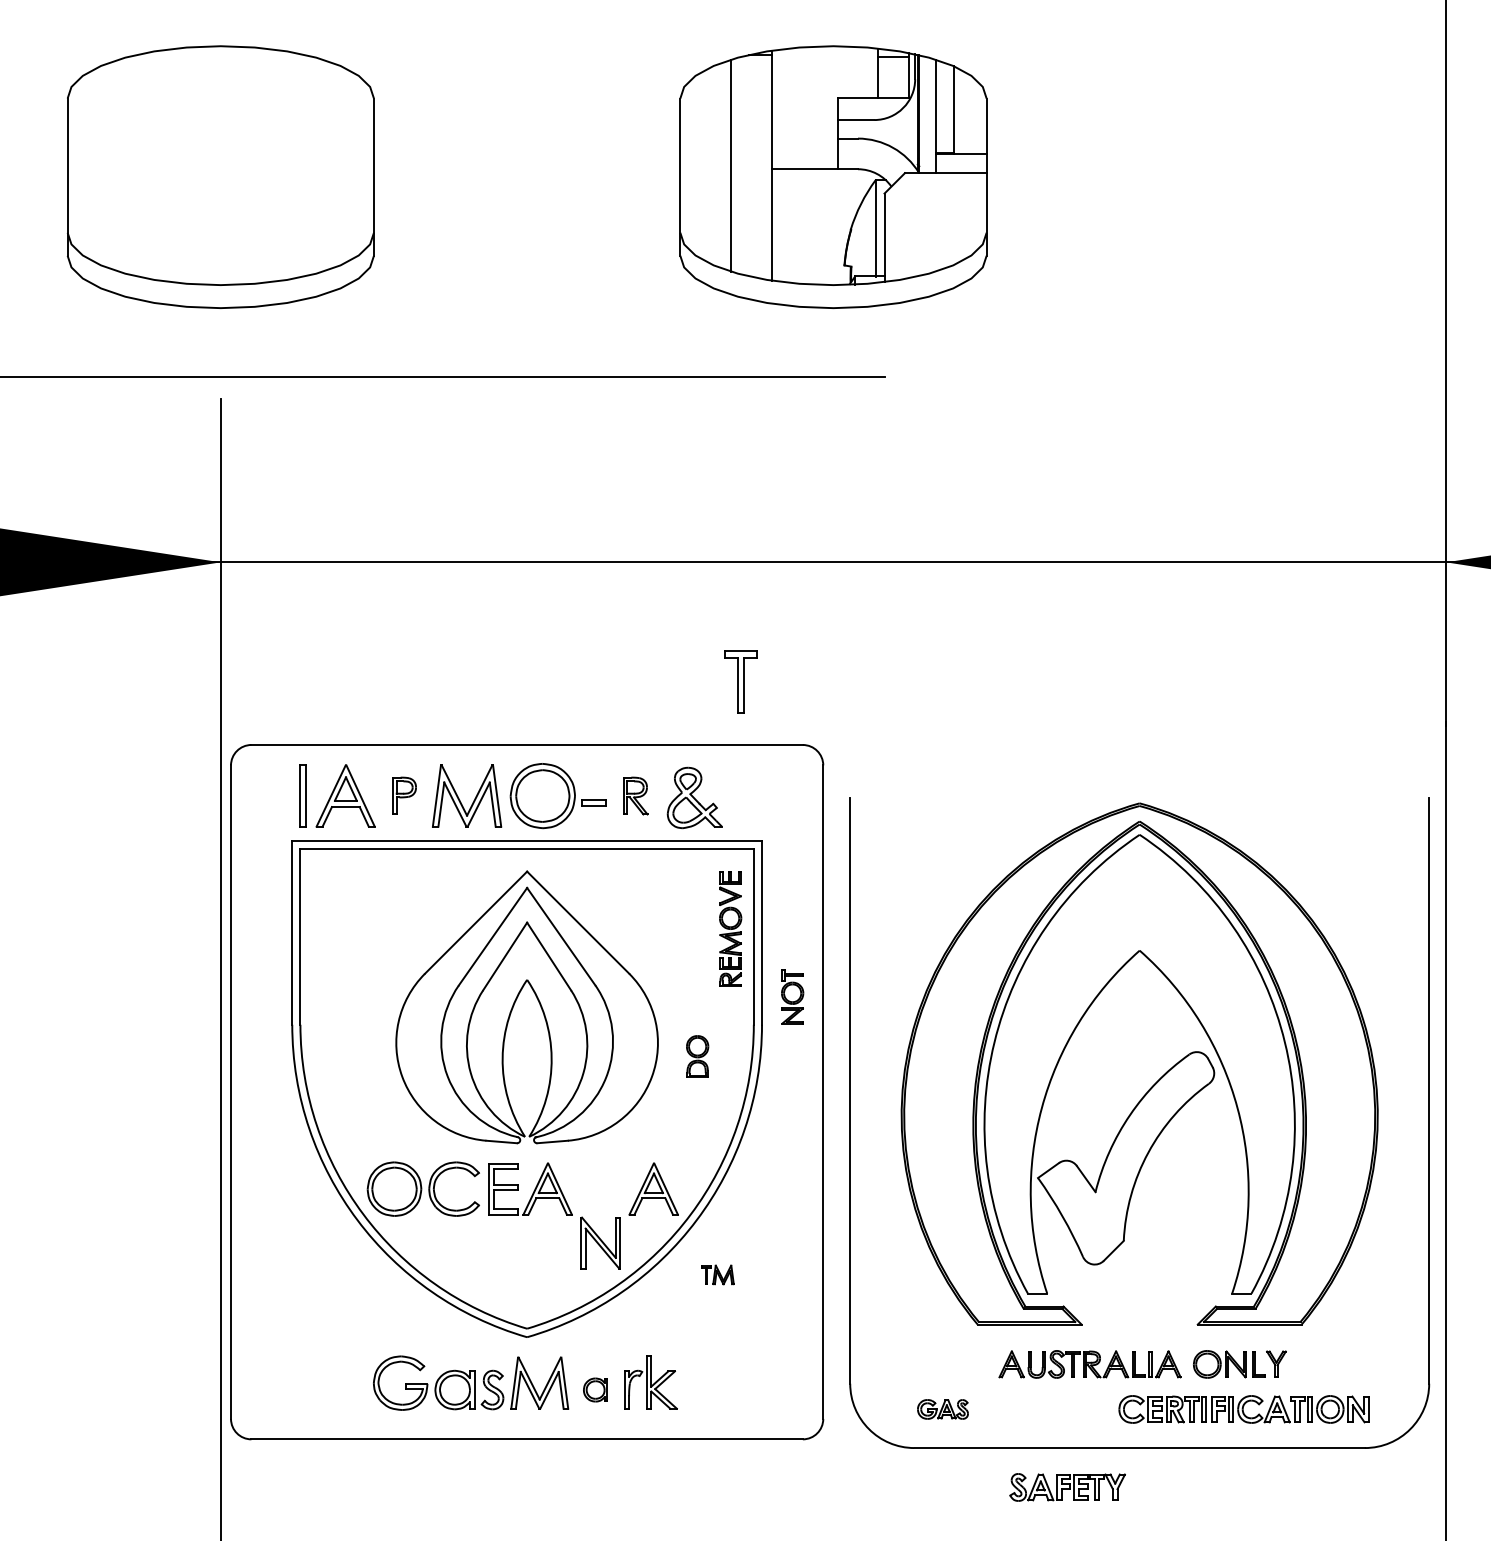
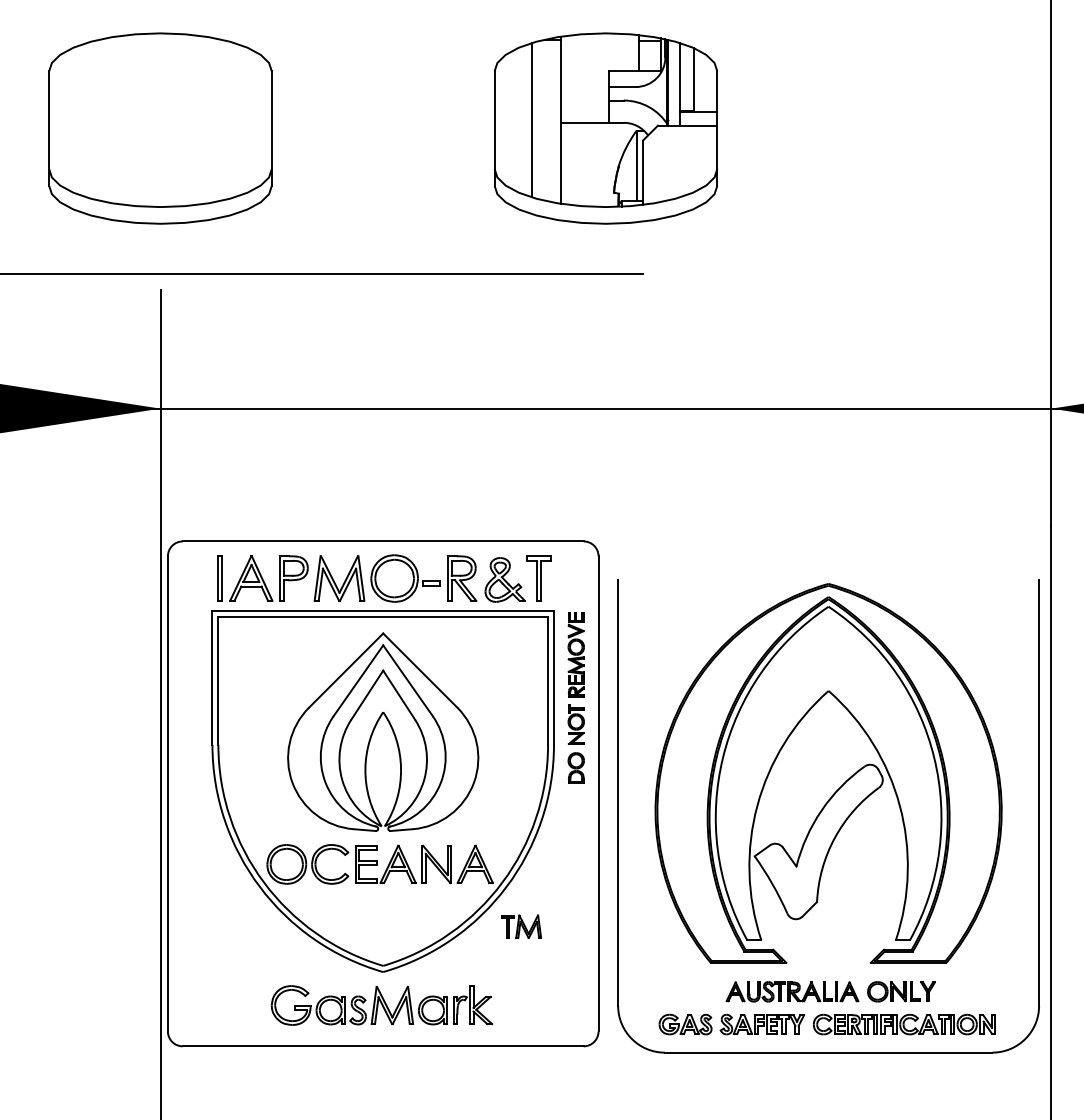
part: (740, 681) -> (538, 578), moved
part: (404, 795) -> (294, 578), size x1.67
part: (635, 795) -> (462, 578), size x1.67
part: (730, 928) -> (576, 654), moved
part: (697, 1056) -> (576, 767), moved
part: (600, 1242) -> (436, 863), moved
part: (717, 1274) -> (521, 926), size x1.67
part: (595, 1389) -> (432, 1010), size x1.67
part: (942, 1409) -> (685, 1024), size x1.43
part: (1067, 1487) -> (762, 1024), moved

